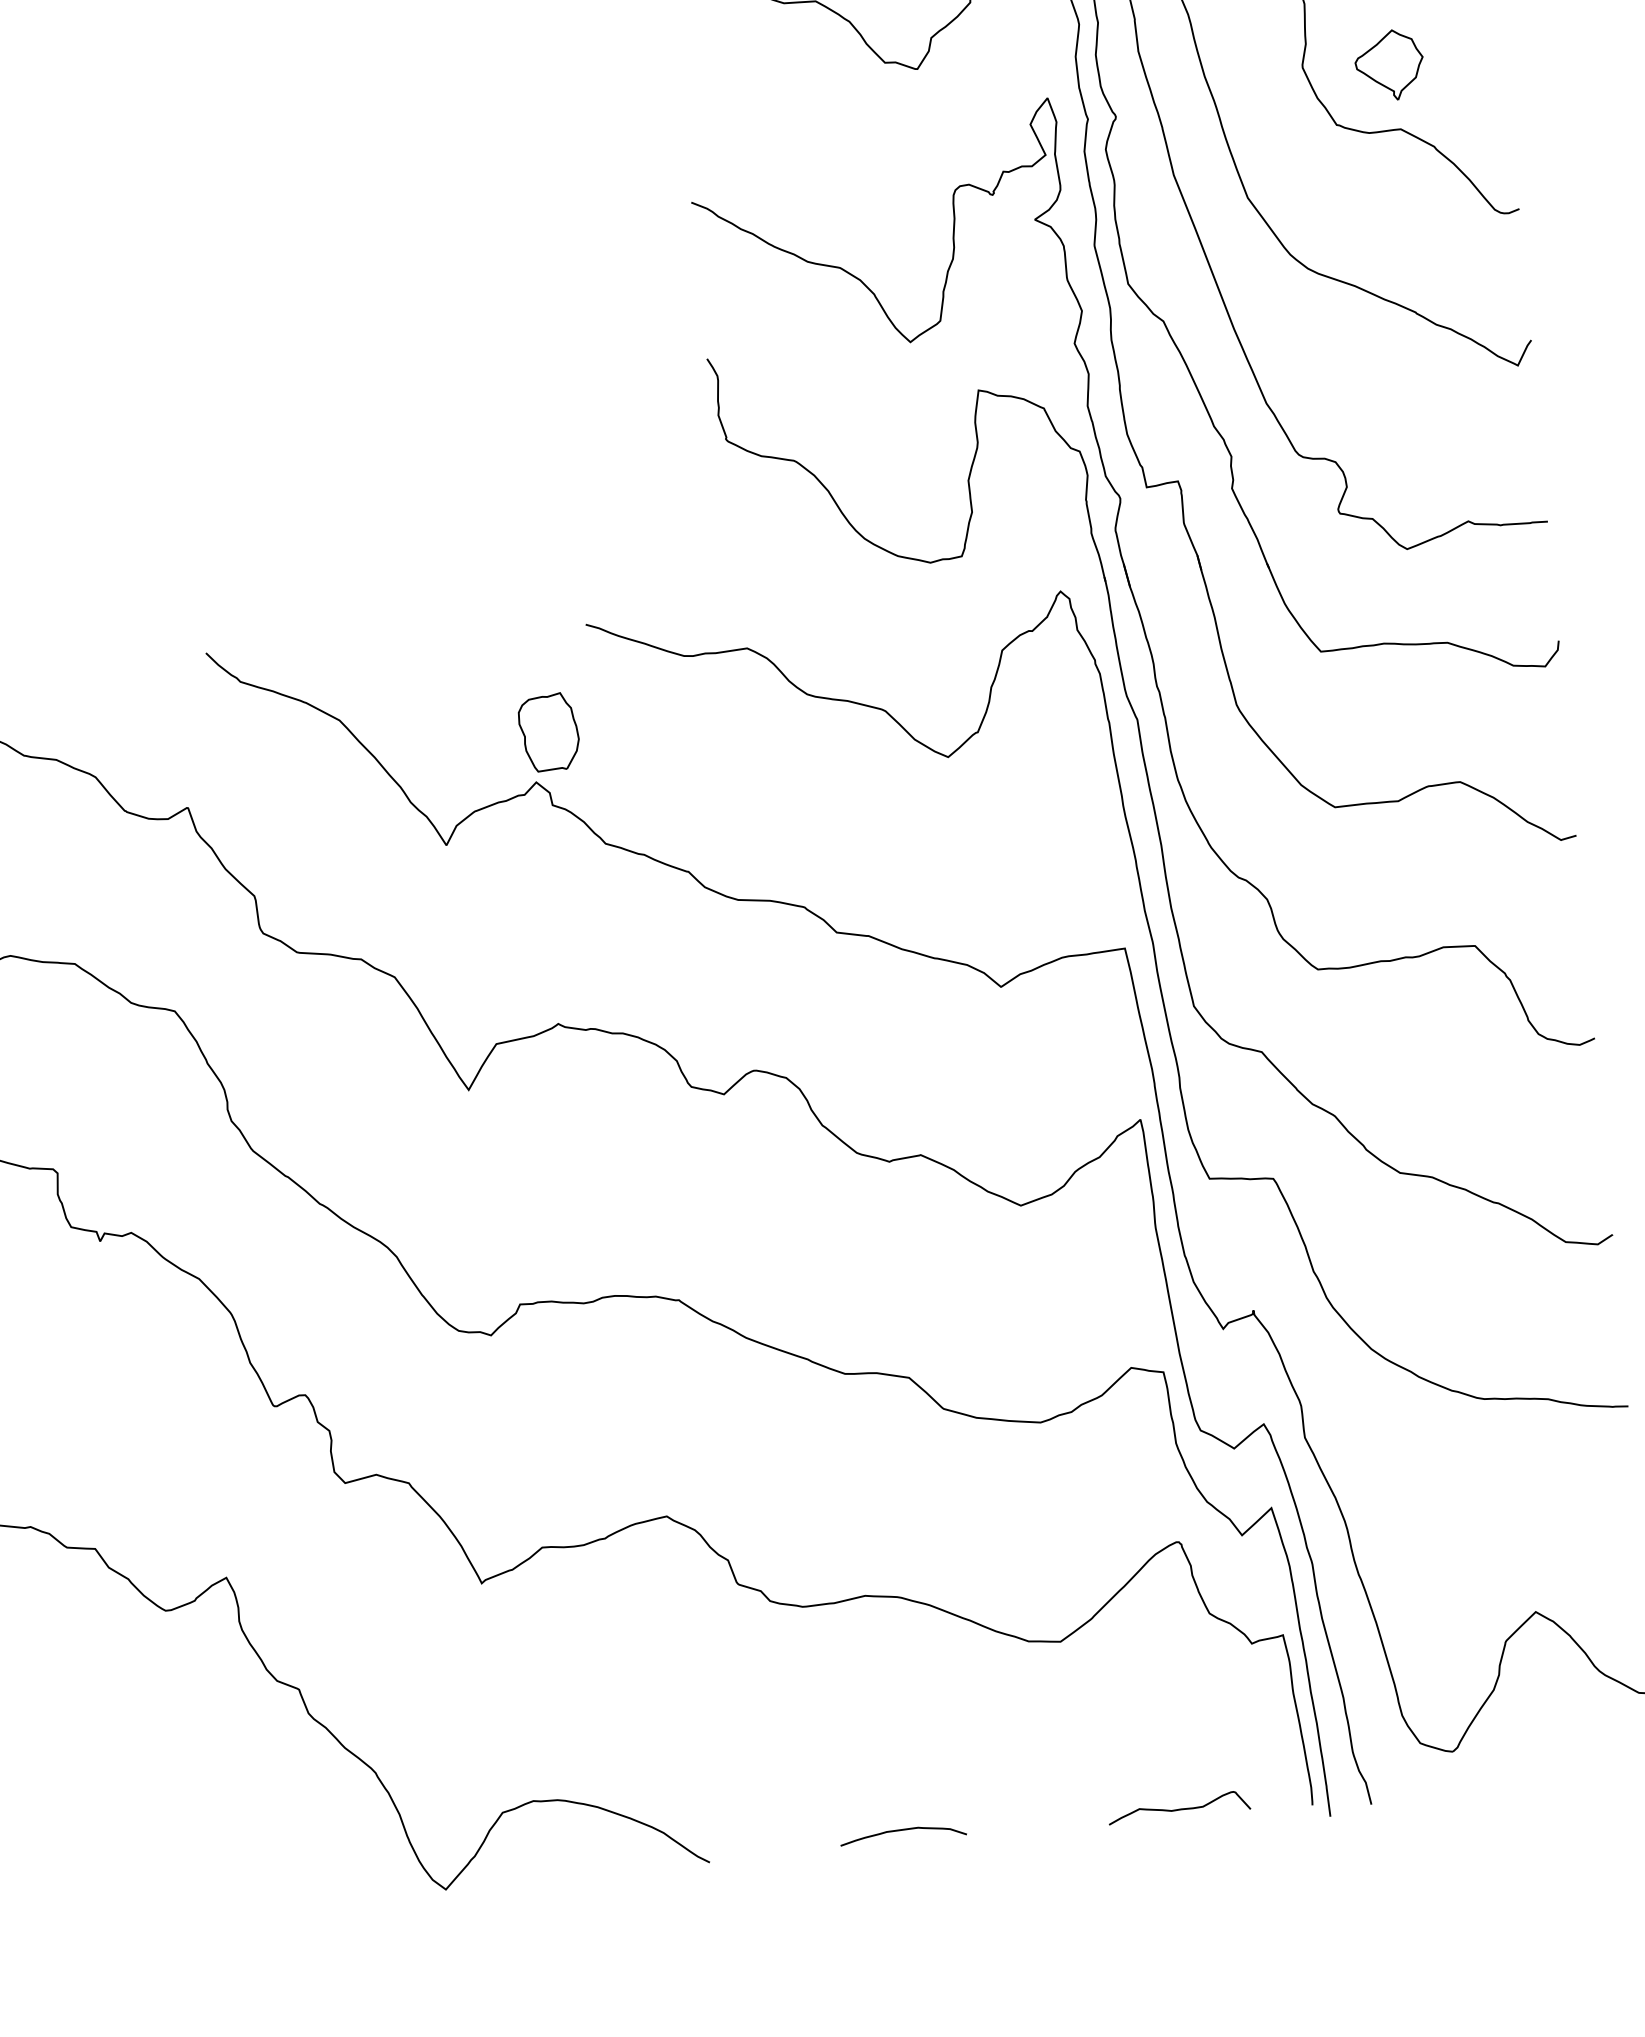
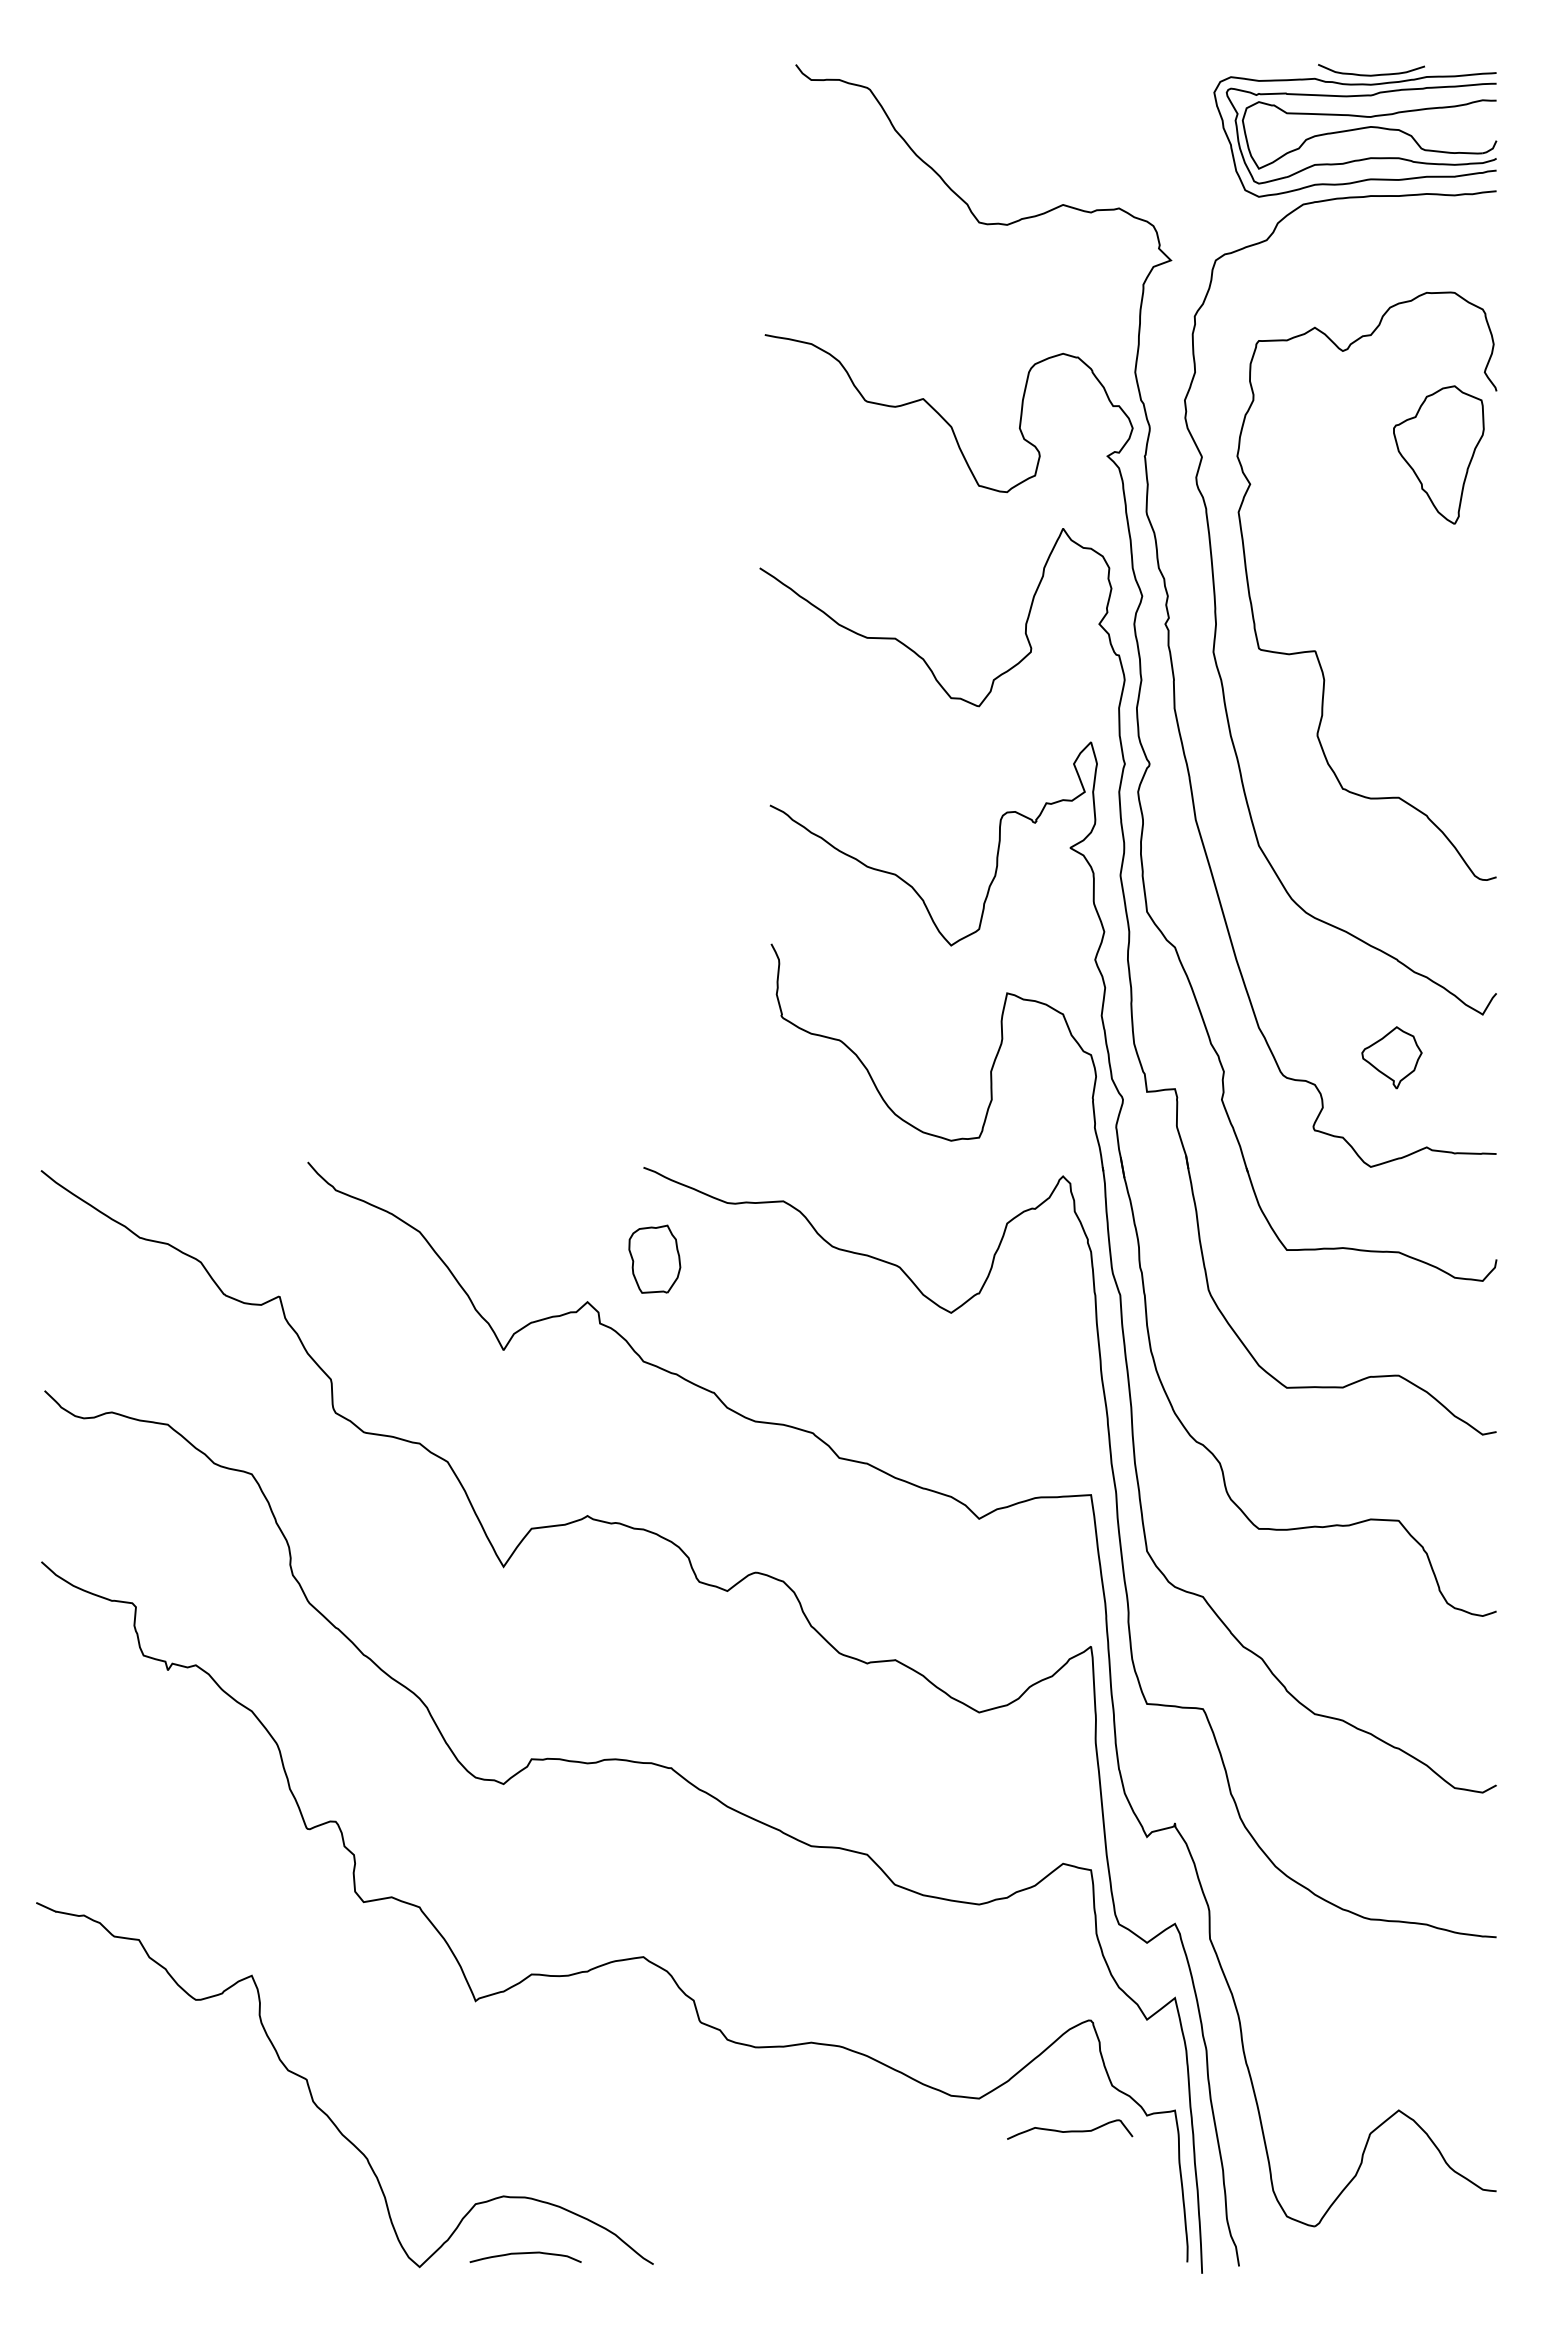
part: (1388, 65) -> (1391, 1057), moved
part: (548, 731) -> (654, 1258), moved
curve: (1179, 1808) -> (1070, 2130), moved
curve: (901, 1831) -> (524, 2254), moved

